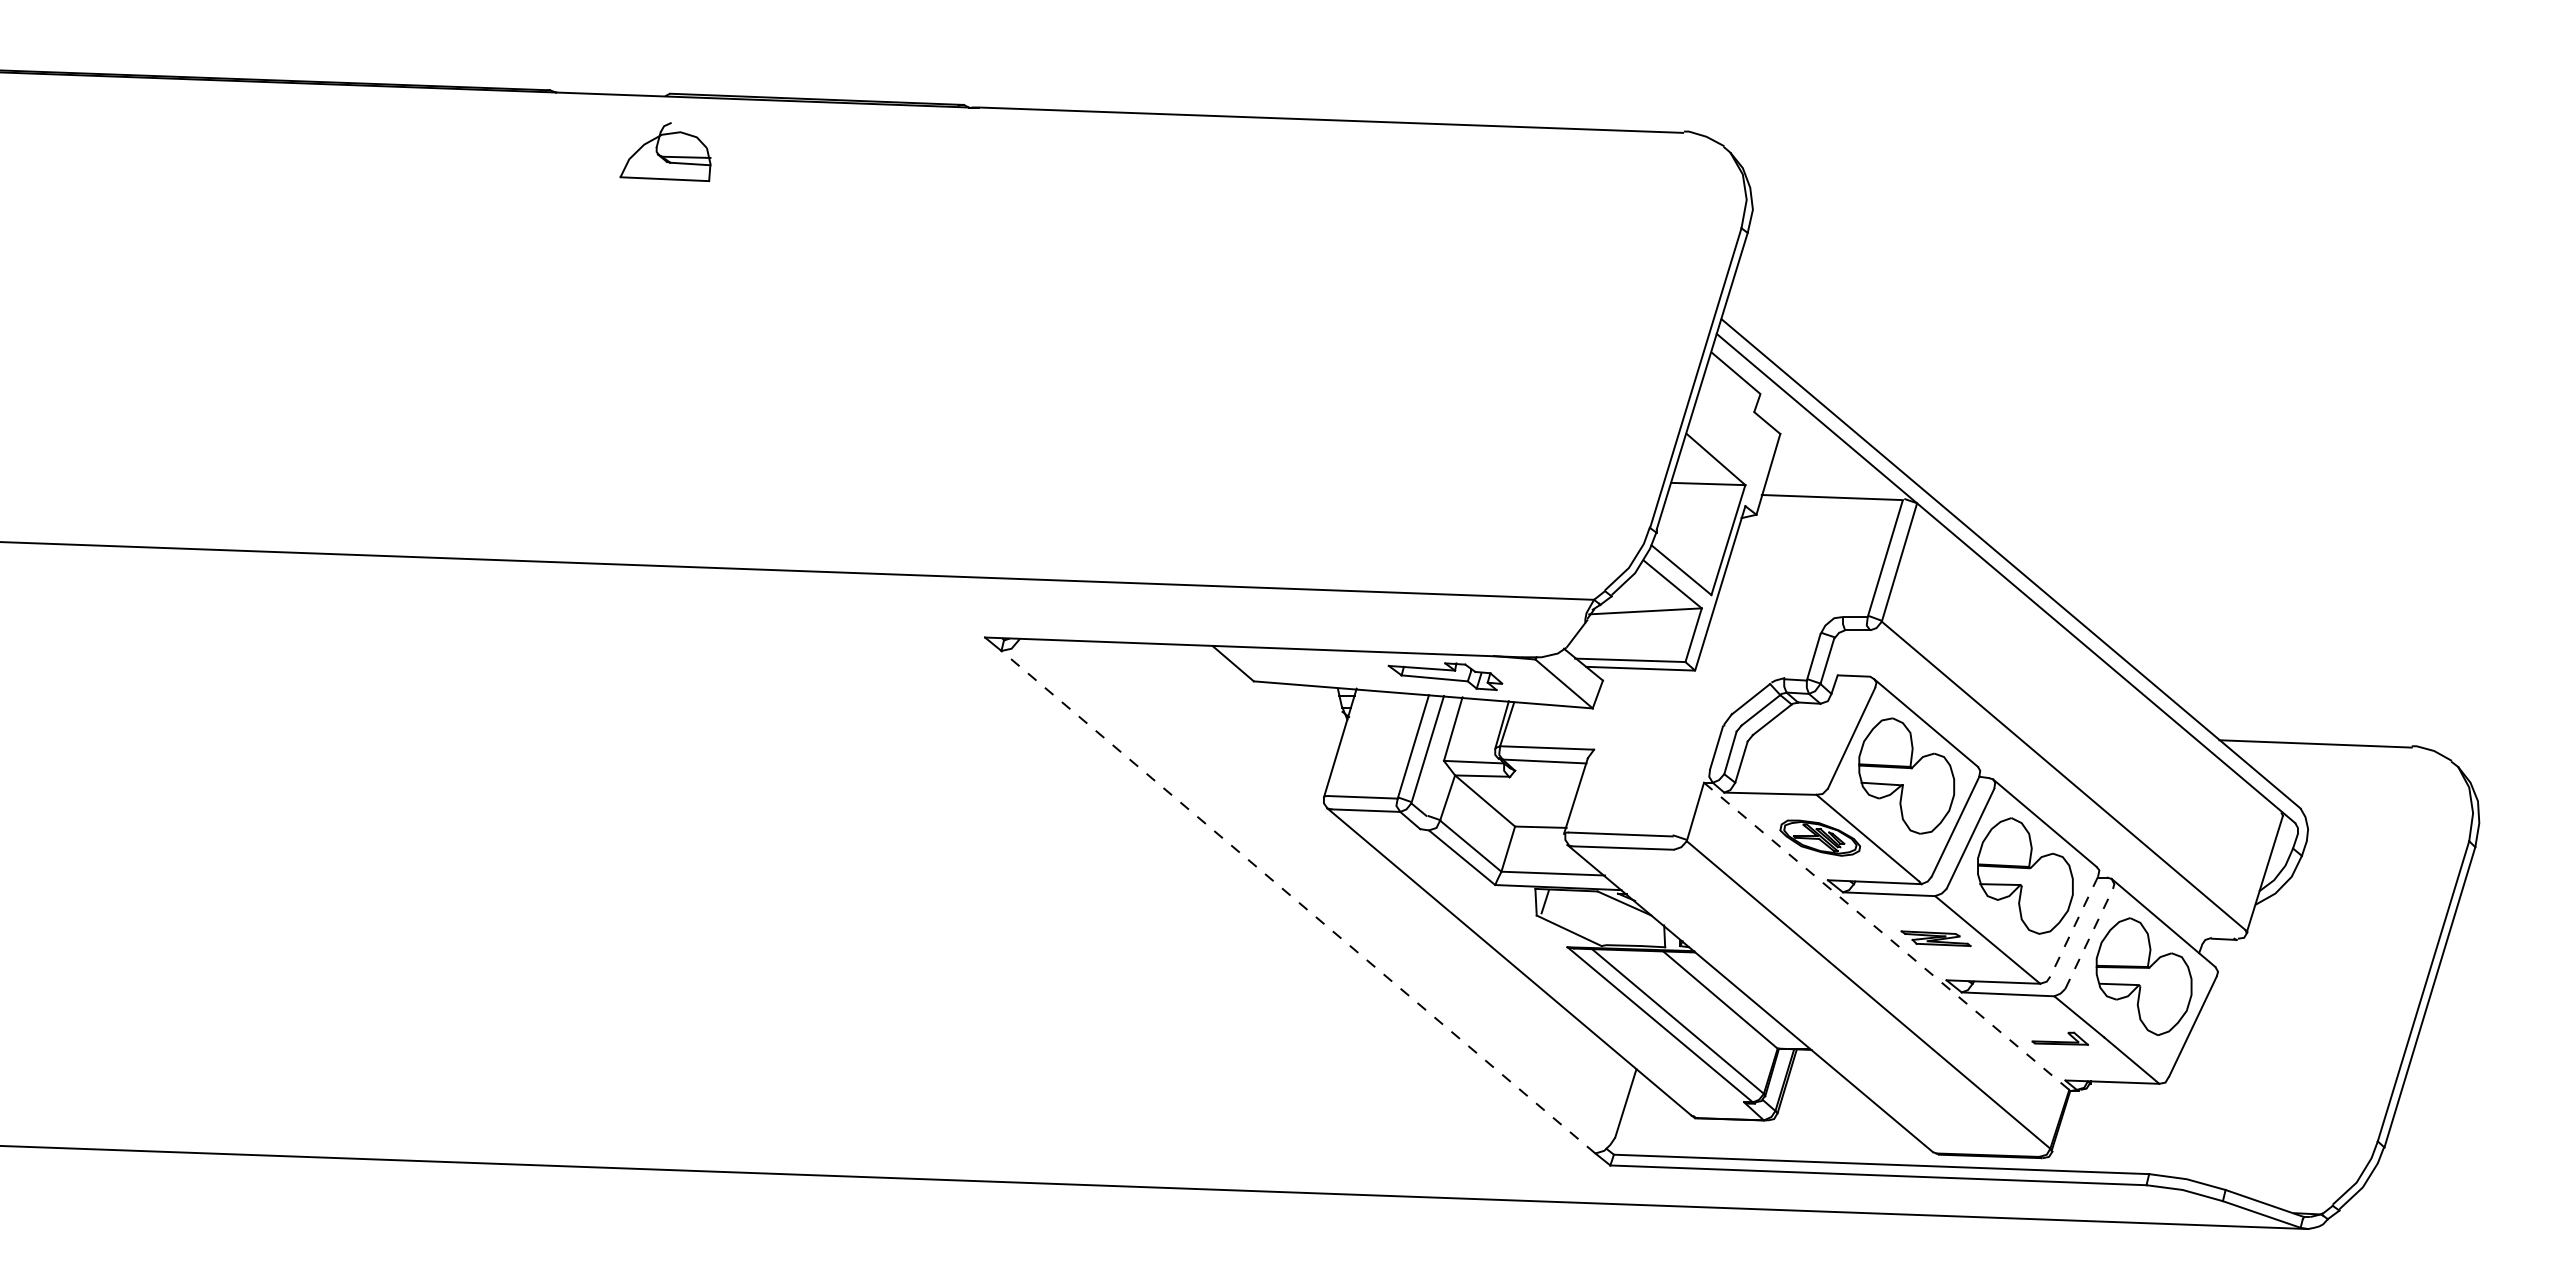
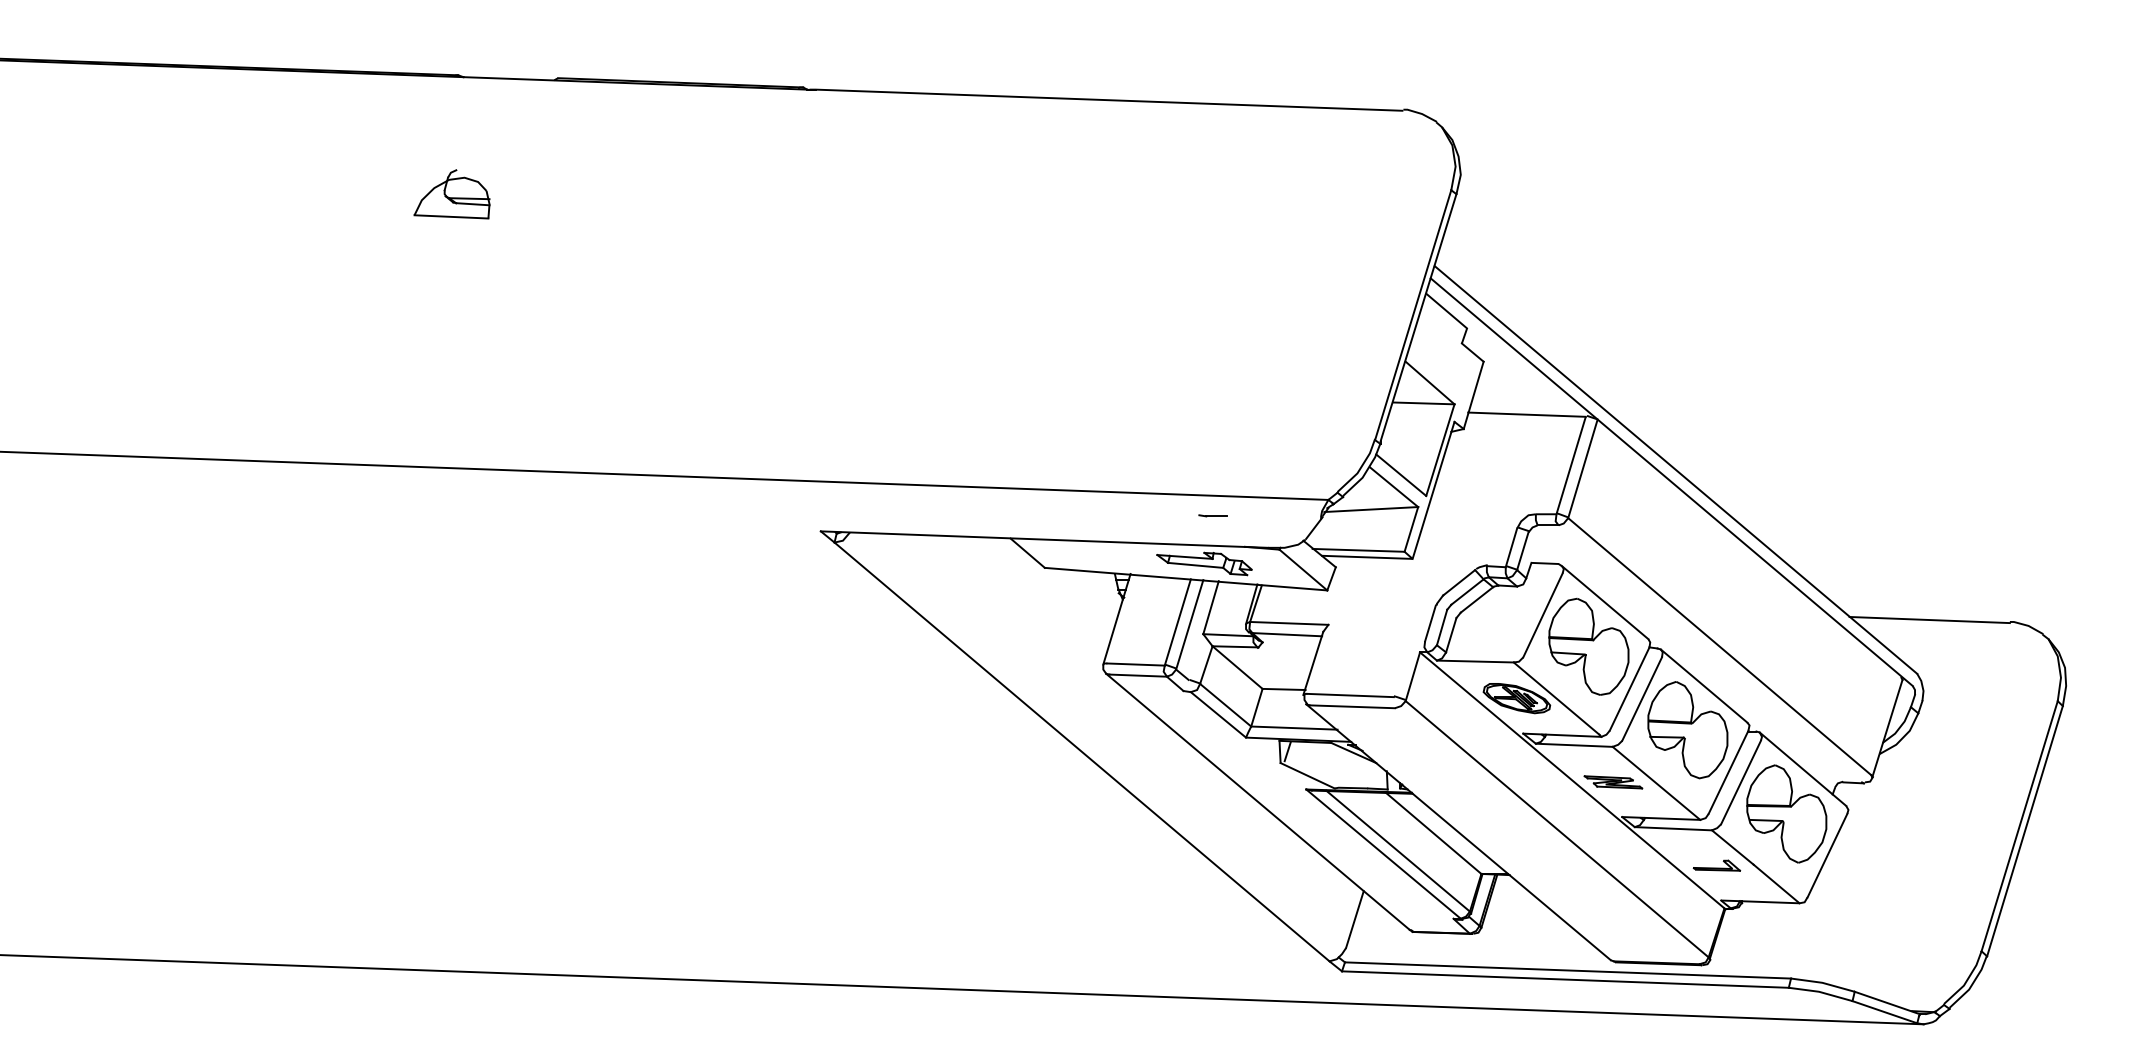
part: (665, 152) -> (452, 194), moved
part: (1455, 618) -> (1212, 515), added
line: (1298, 902) -> (1082, 752), dashed -> solid
line: (2073, 927) -> (1727, 773), dashed -> solid
line: (1886, 936) -> (1572, 780), dashed -> solid
line: (2089, 938) -> (1741, 782), dashed -> solid

